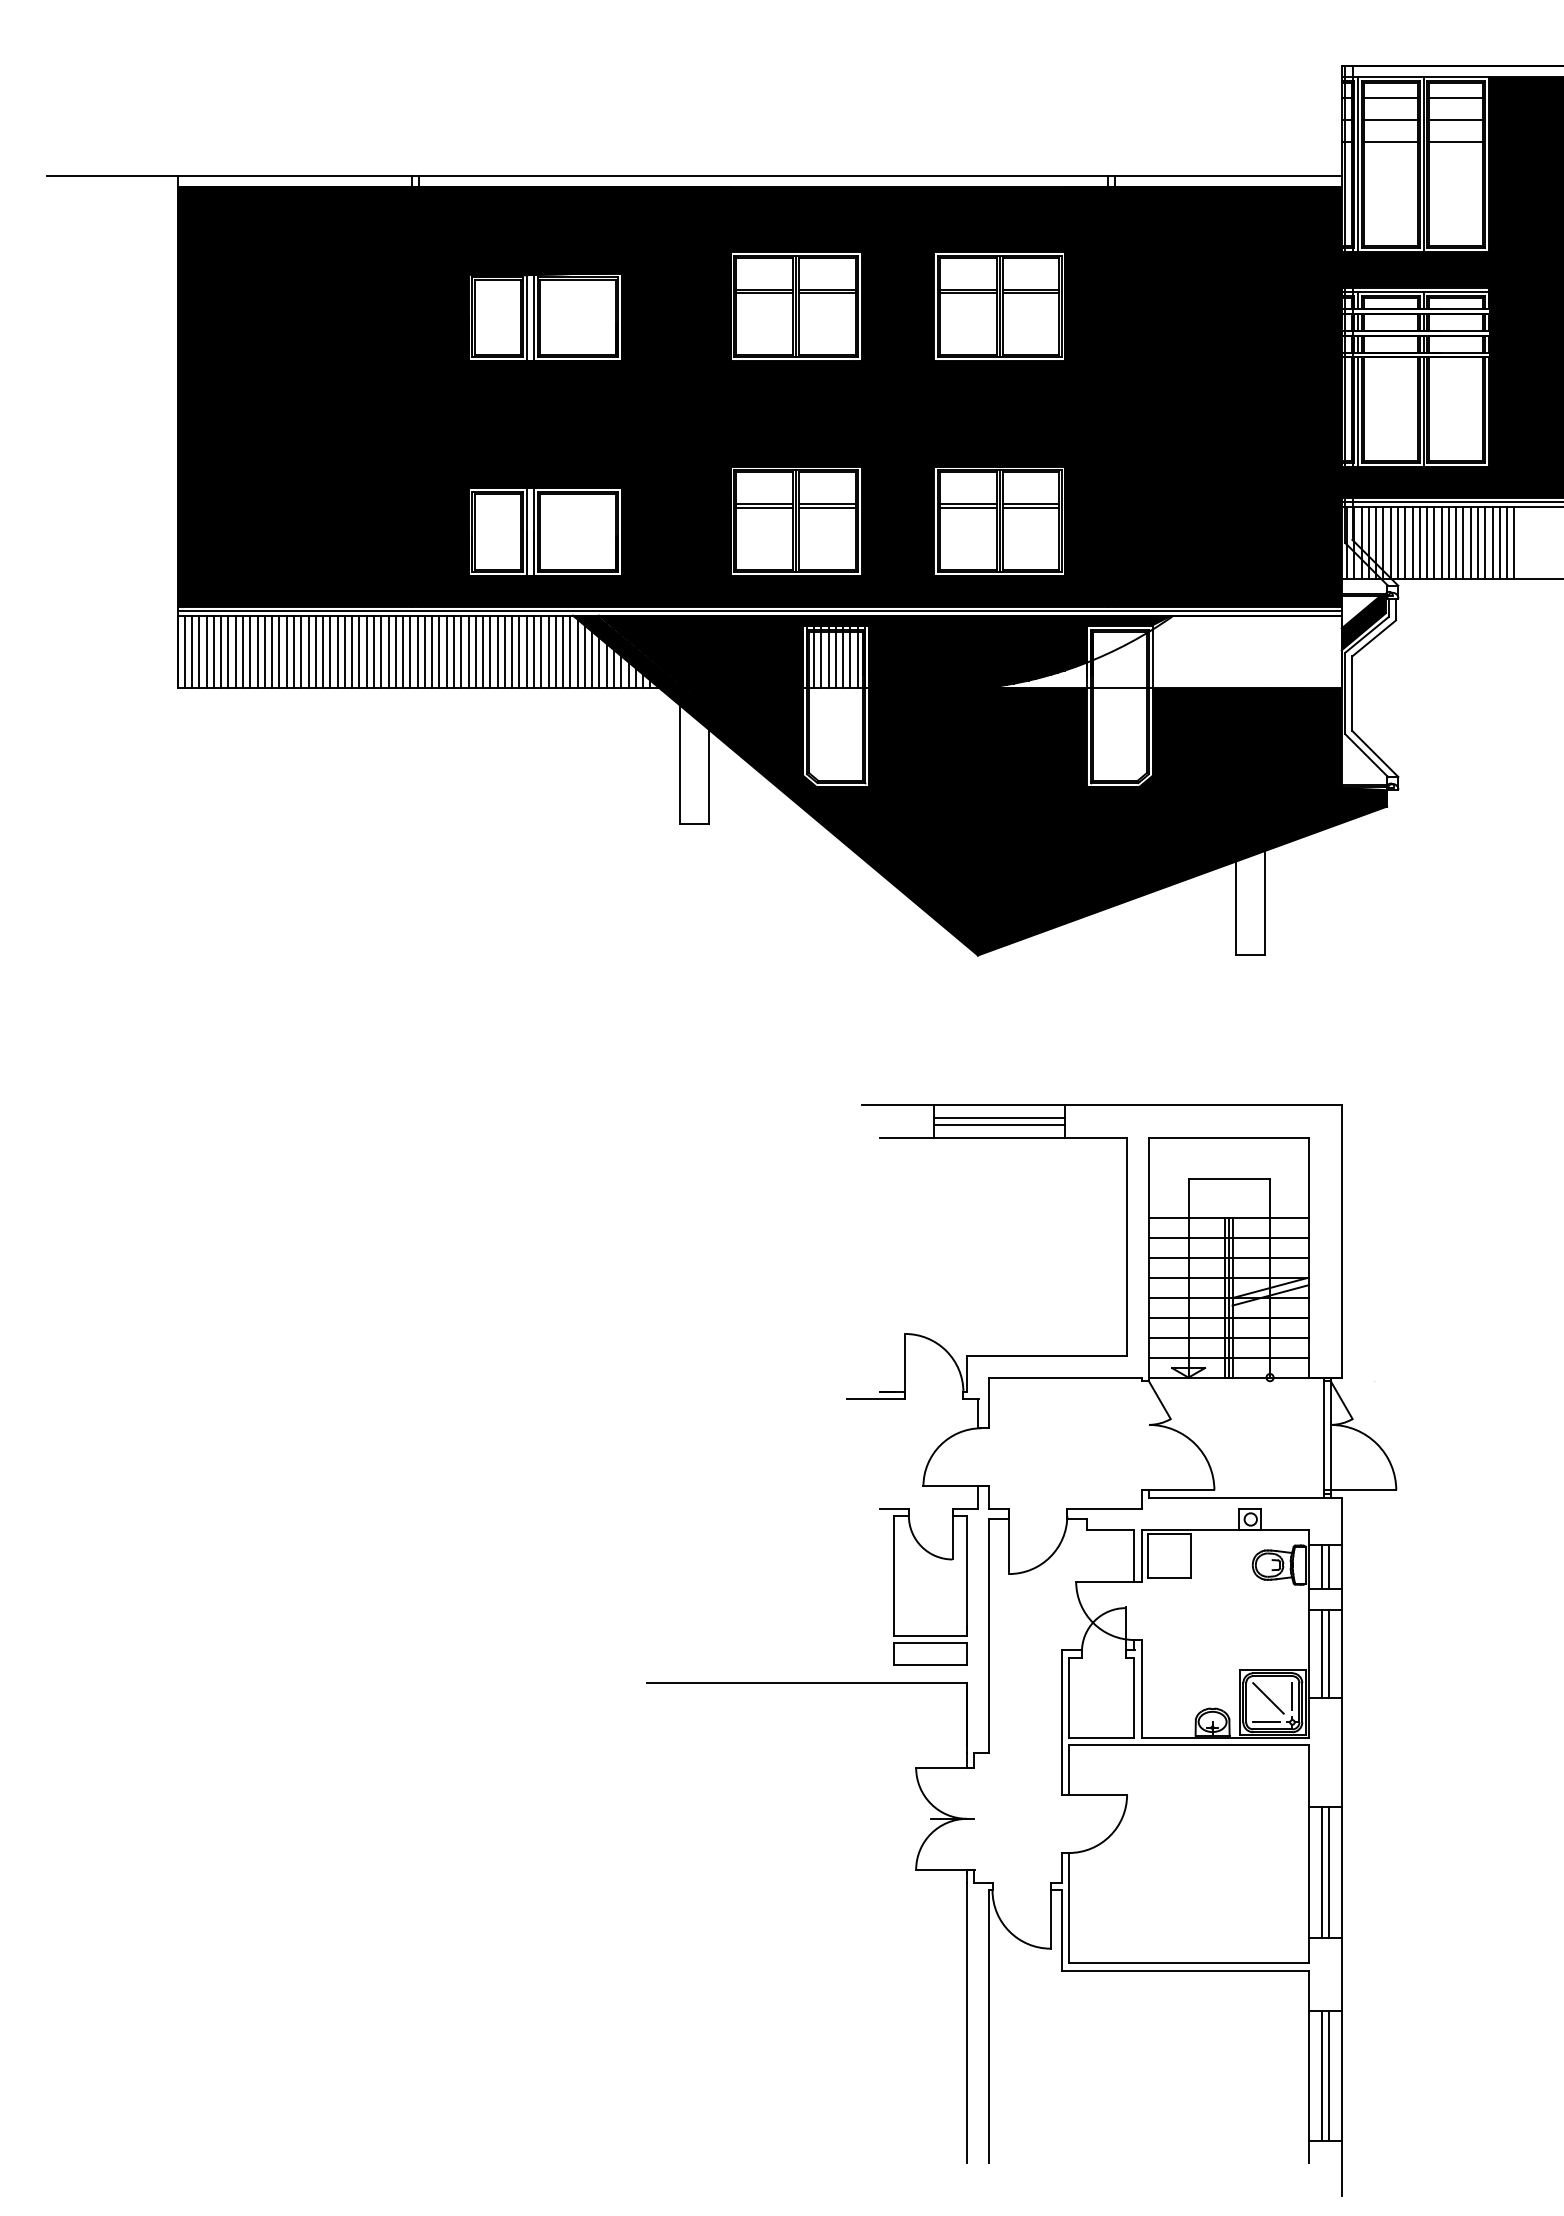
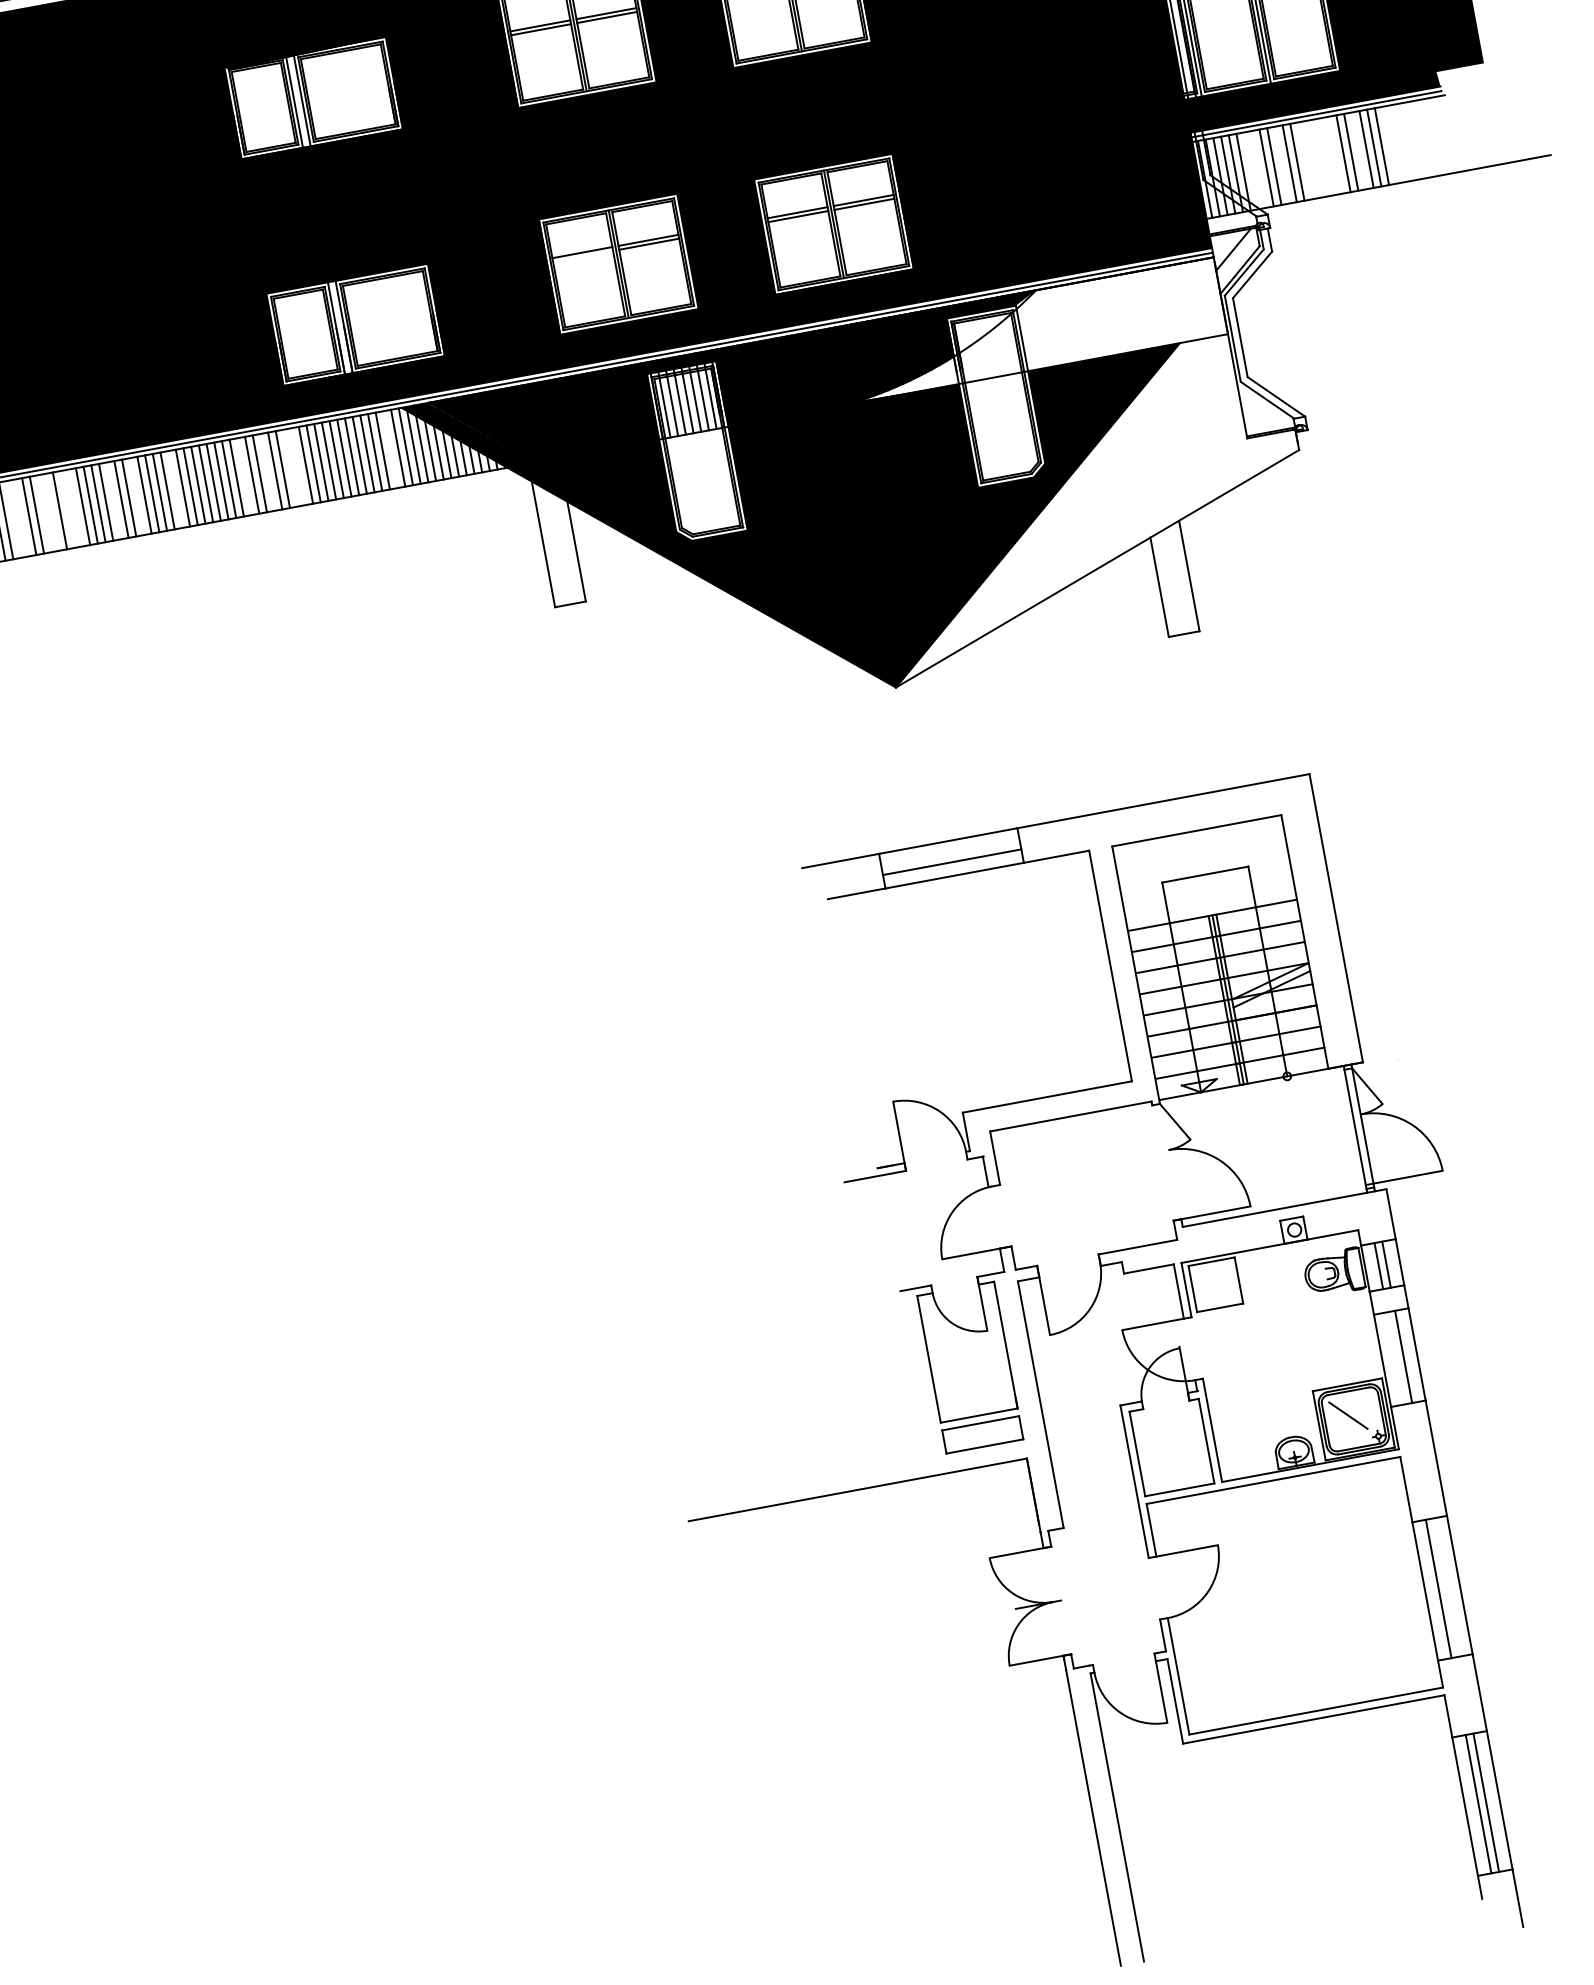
line: (764, 508) -> (582, 257), removed
line: (1390, 542) -> (1250, 170), removed
line: (1397, 542) -> (1258, 169), removed
line: (1419, 542) -> (1281, 164), removed
line: (1441, 542) -> (1304, 160), removed
line: (1448, 542) -> (1312, 159), removed
line: (1456, 542) -> (1320, 157), removed
line: (1463, 542) -> (1328, 156), removed
line: (1470, 542) -> (1335, 154), removed
line: (1492, 542) -> (1358, 150), removed
fill: (1363, 622) -> (1238, 260), removed
line: (199, 651) -> (13, 518), removed
line: (206, 651) -> (21, 517), removed
line: (228, 651) -> (44, 513), removed
line: (235, 651) -> (51, 511), removed
line: (250, 651) -> (67, 508), removed
line: (257, 651) -> (75, 507), removed
line: (293, 651) -> (113, 500), removed
line: (315, 651) -> (136, 496), removed
line: (352, 651) -> (175, 488), removed
line: (417, 651) -> (244, 476), removed
line: (439, 651) -> (267, 471), removed
line: (461, 651) -> (290, 467), removed
line: (468, 651) -> (298, 466), removed
line: (555, 651) -> (390, 449), removed
fill: (1182, 821) -> (1085, 505), removed
line: (999, 1117) -> (950, 854), removed
line: (1321, 1653) -> (1395, 1357), removed
line: (1292, 1696) -> (1373, 1408), removed
line: (1266, 1722) -> (1351, 1441), removed
line: (1328, 1871) -> (1445, 1586), removed

